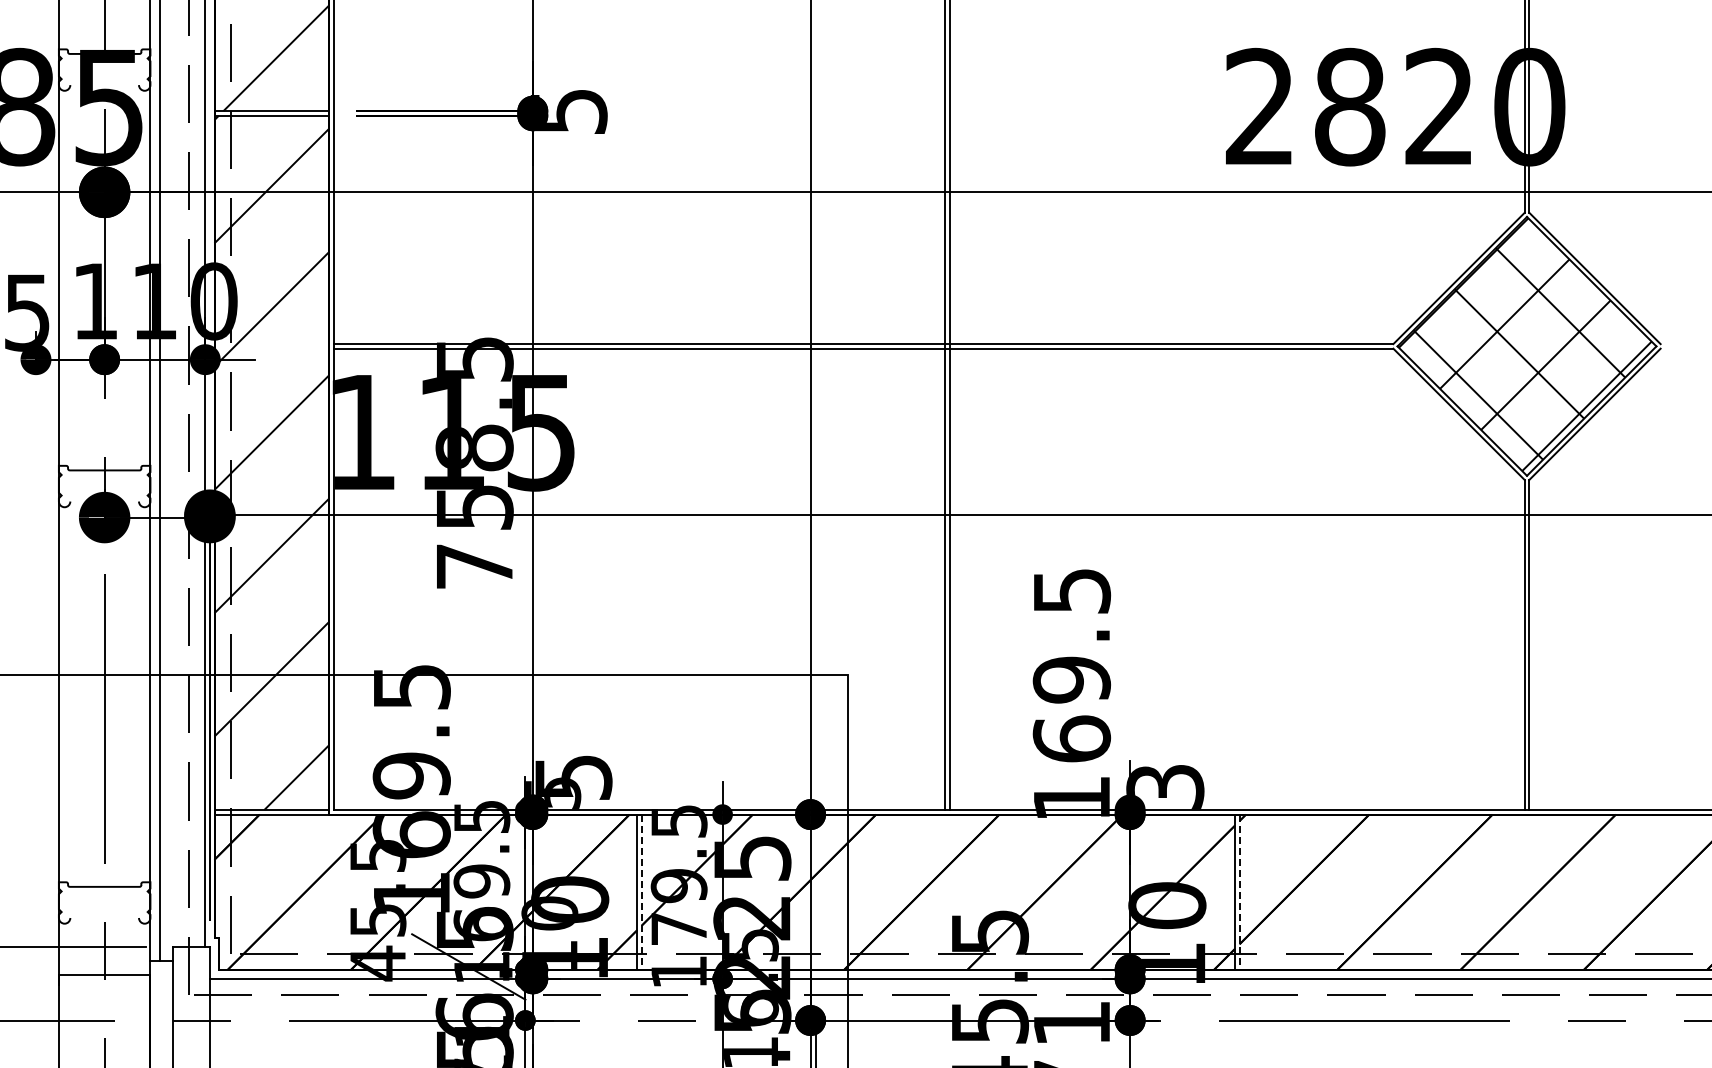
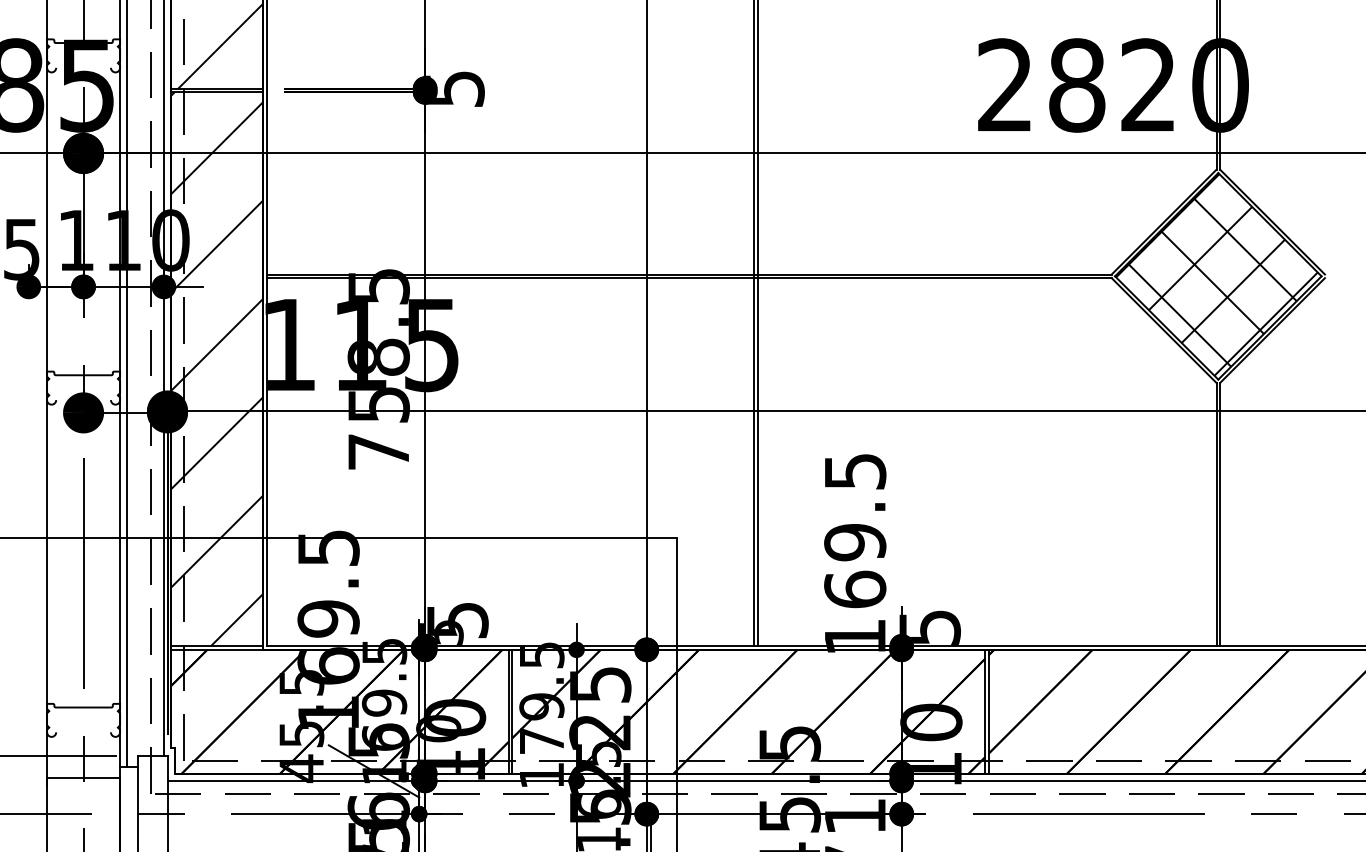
text: (1164, 786) -> (929, 627), 3 -> 5
line: (641, 892) -> (511, 712), dashed -> solid
line: (1239, 892) -> (988, 712), dashed -> solid

